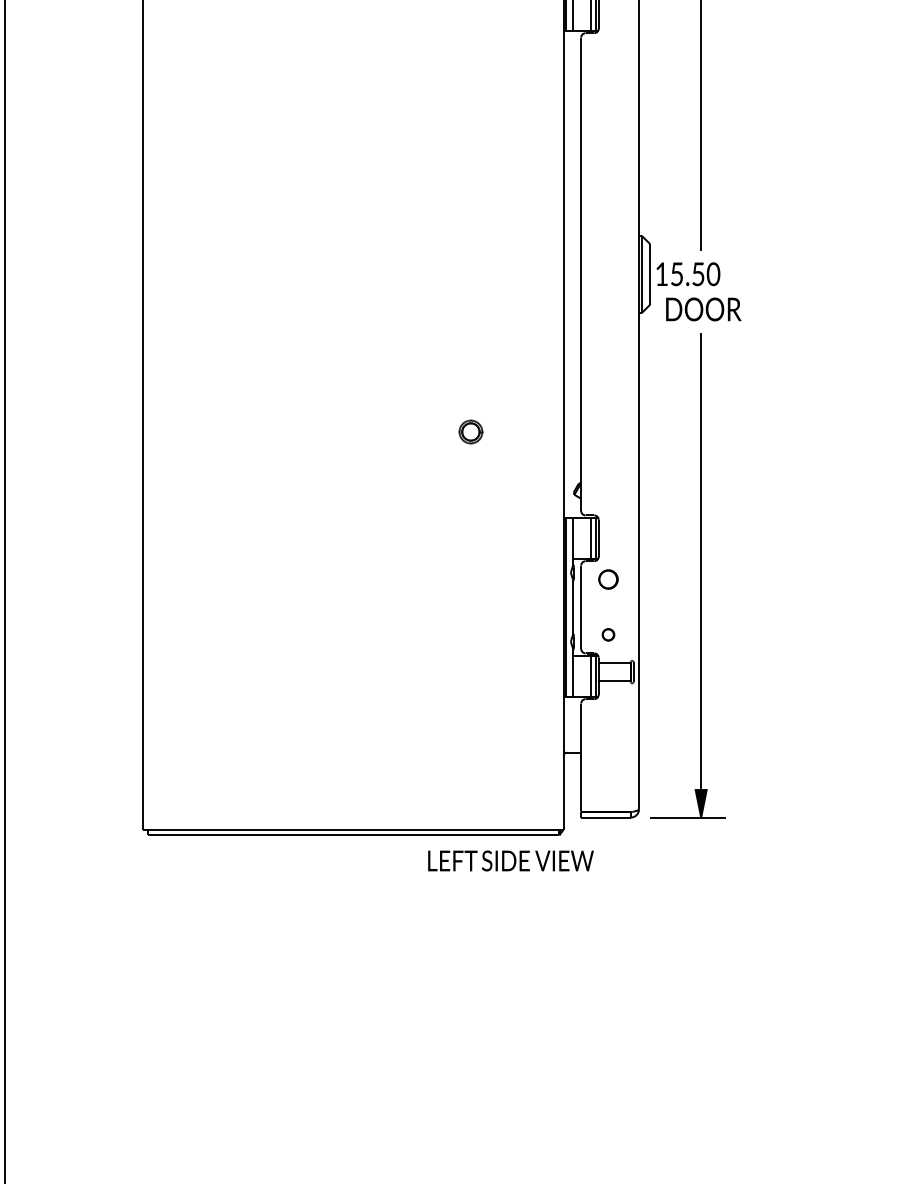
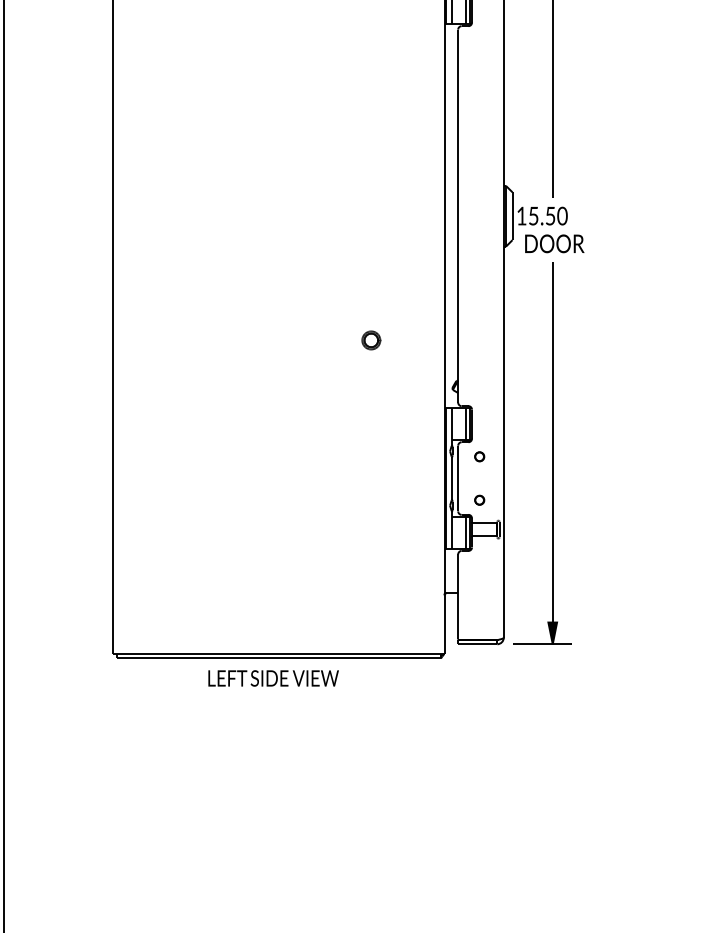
part: (608, 579) -> (479, 456), size x0.62
text: (510, 860) -> (273, 678), moved

